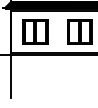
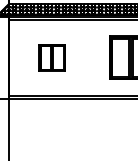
part: (35, 31) -> (52, 56), size x0.6

